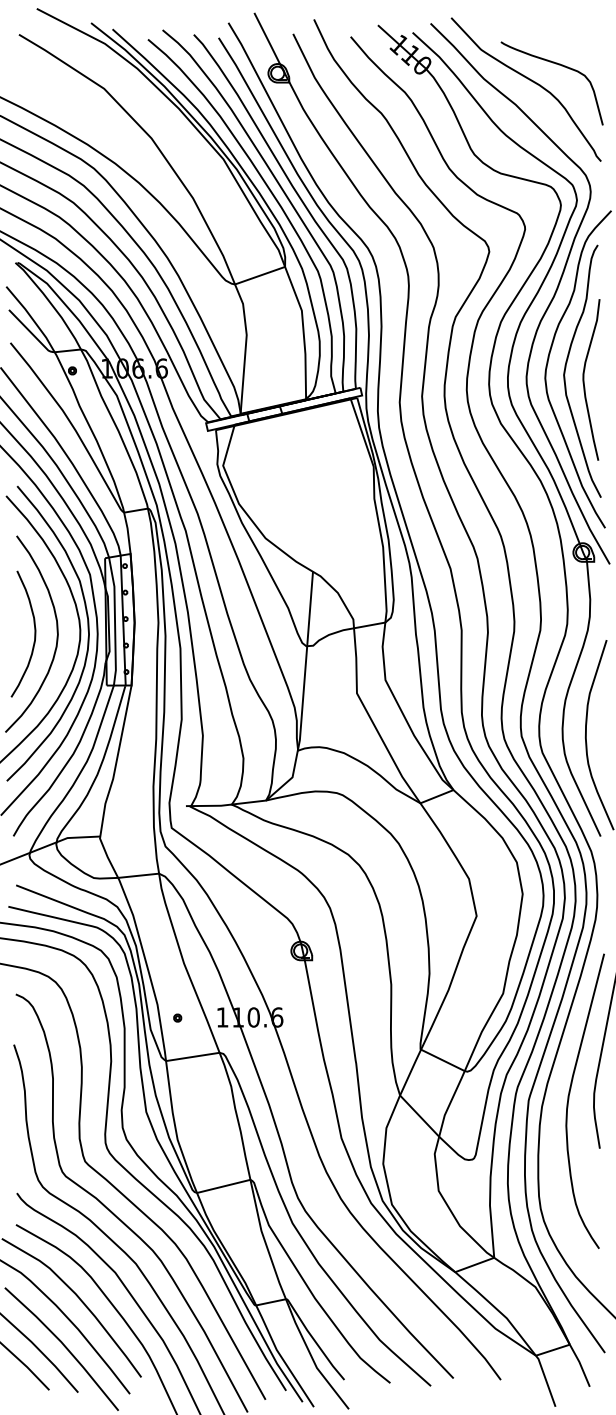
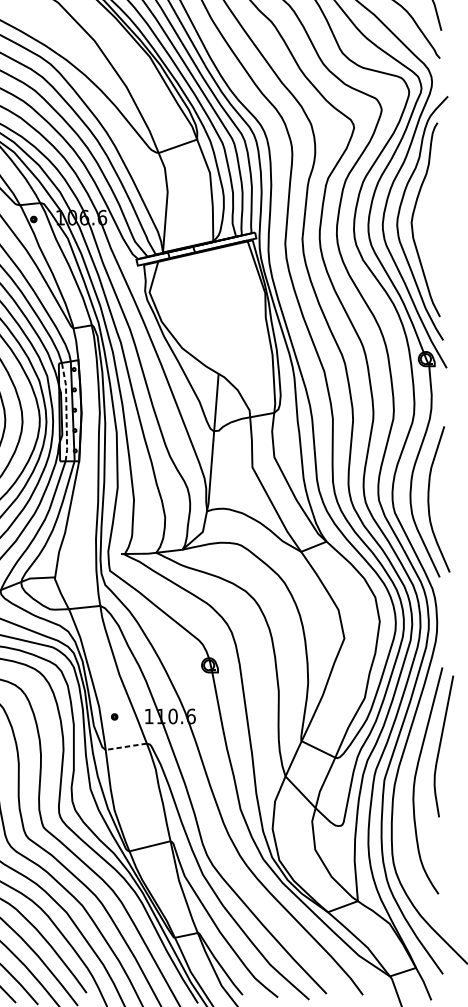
curve: (584, 379) -> (427, 226), removed
line: (115, 621) -> (66, 412), solid -> dashed
line: (192, 1057) -> (126, 747), solid -> dashed

